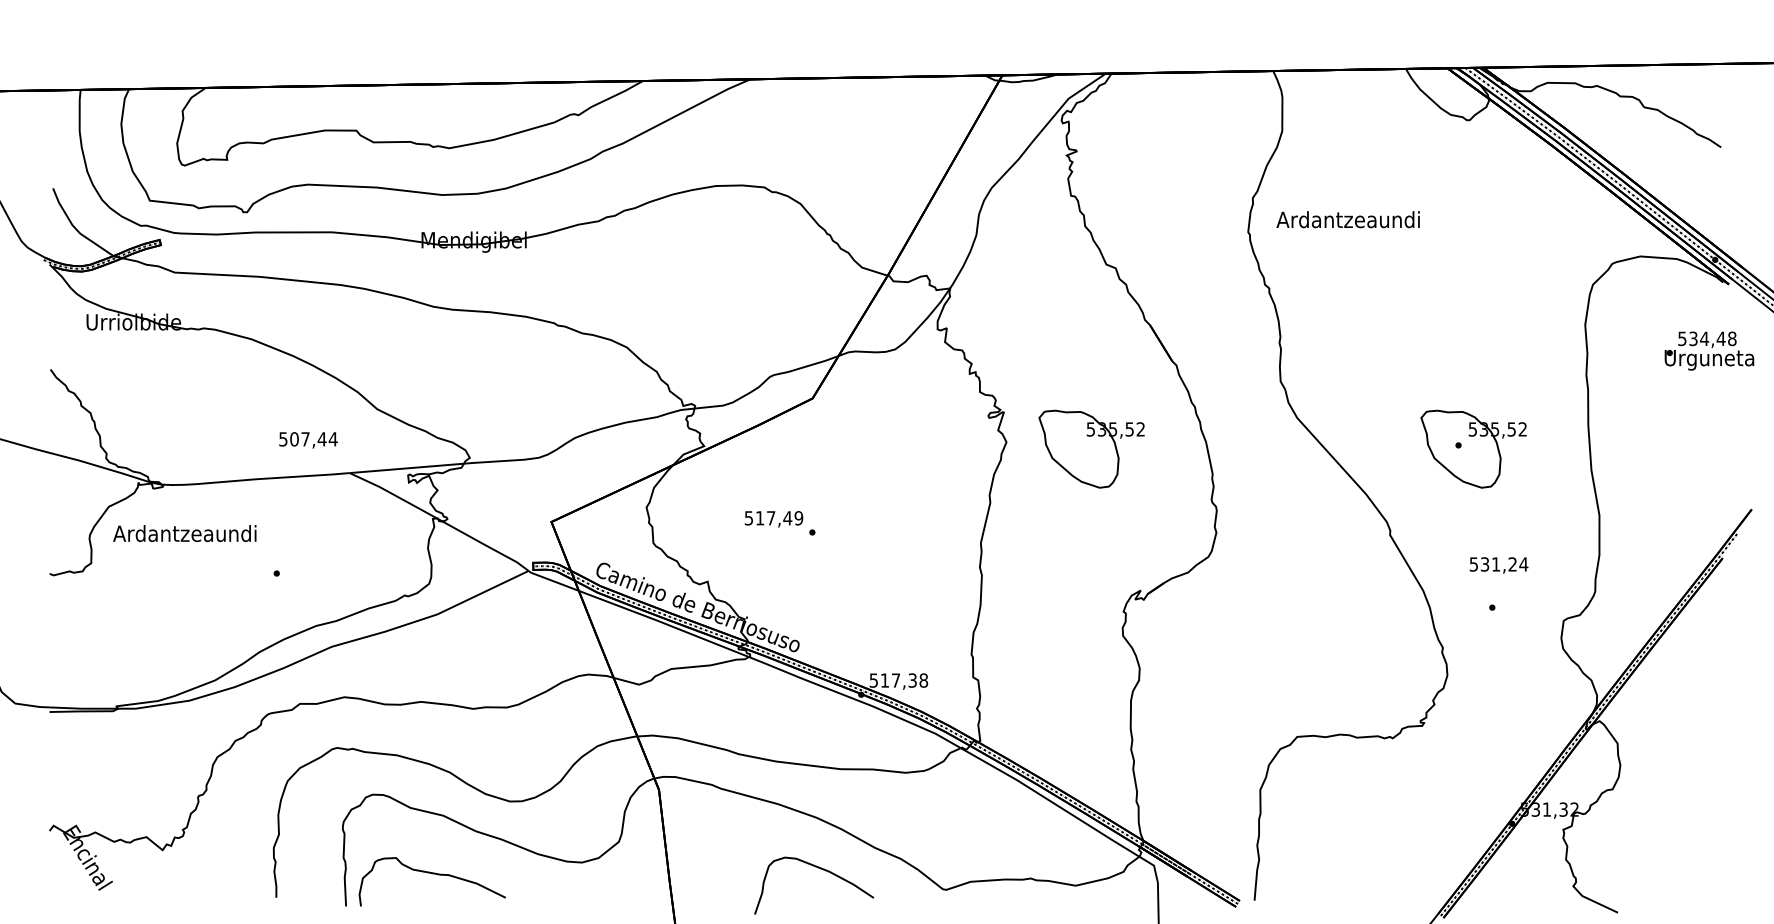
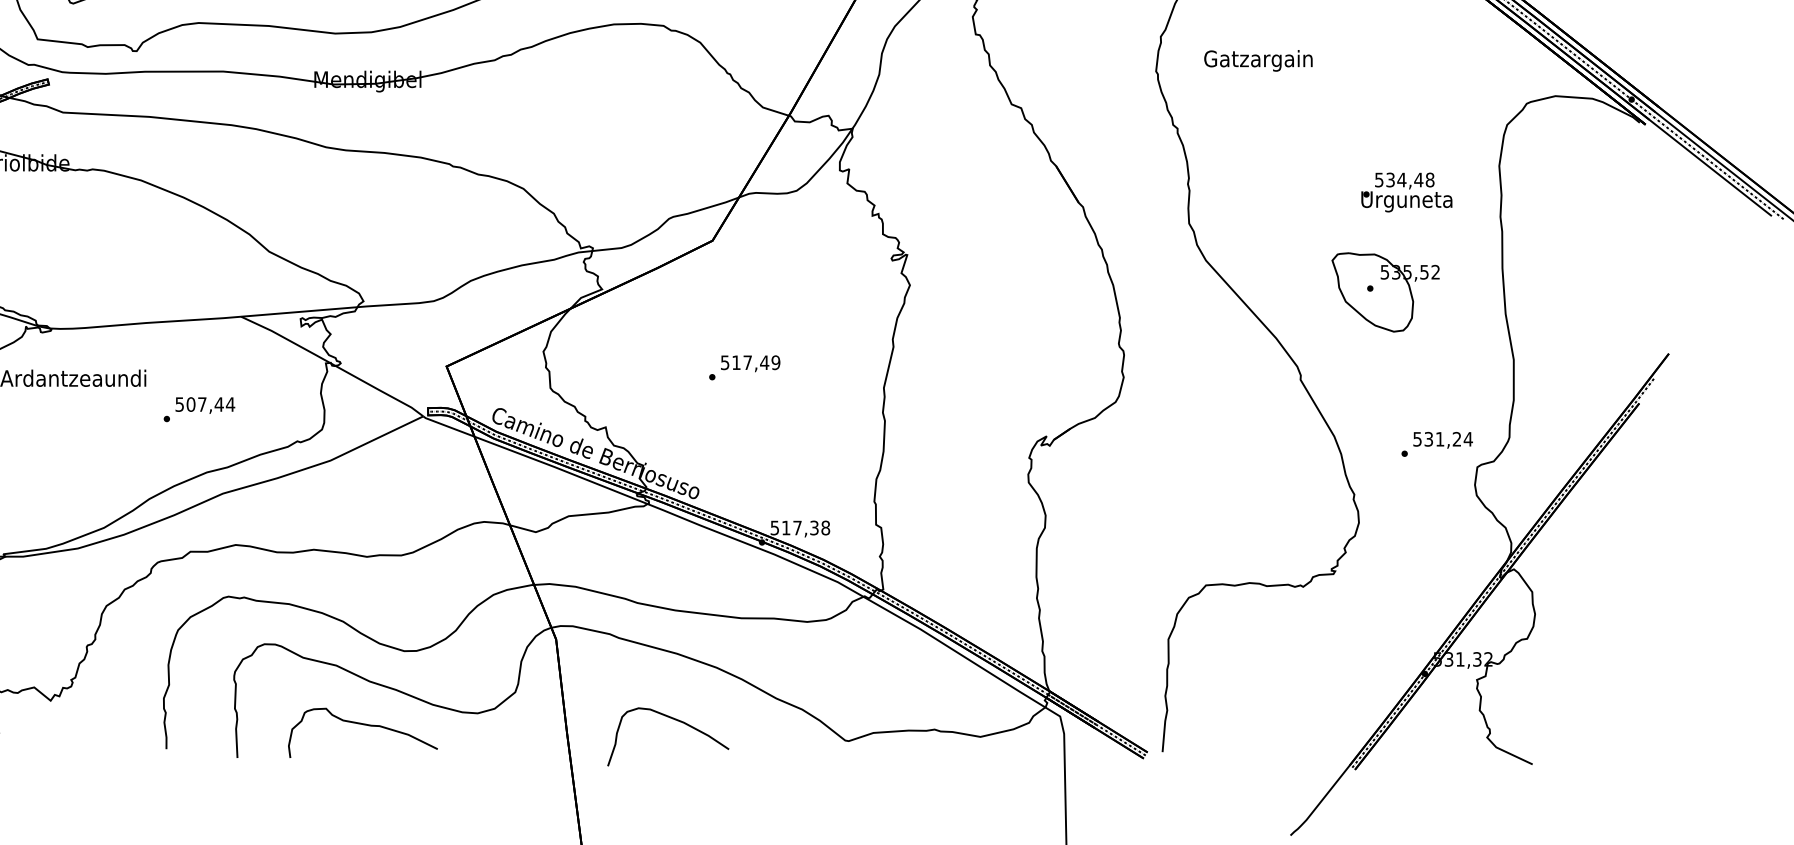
text: (1347, 221) -> (1257, 60), Ardantzeaundi -> Gatzargain
text: (1709, 350) -> (1406, 191), moved
text: (308, 440) -> (205, 405), moved
part: (1091, 448) -> (996, 291), removed
text: (773, 519) -> (750, 363), moved
text: (1498, 565) -> (1442, 440), moved
curve: (820, 869) -> (674, 720), moved
curve: (432, 874) -> (363, 725), moved

